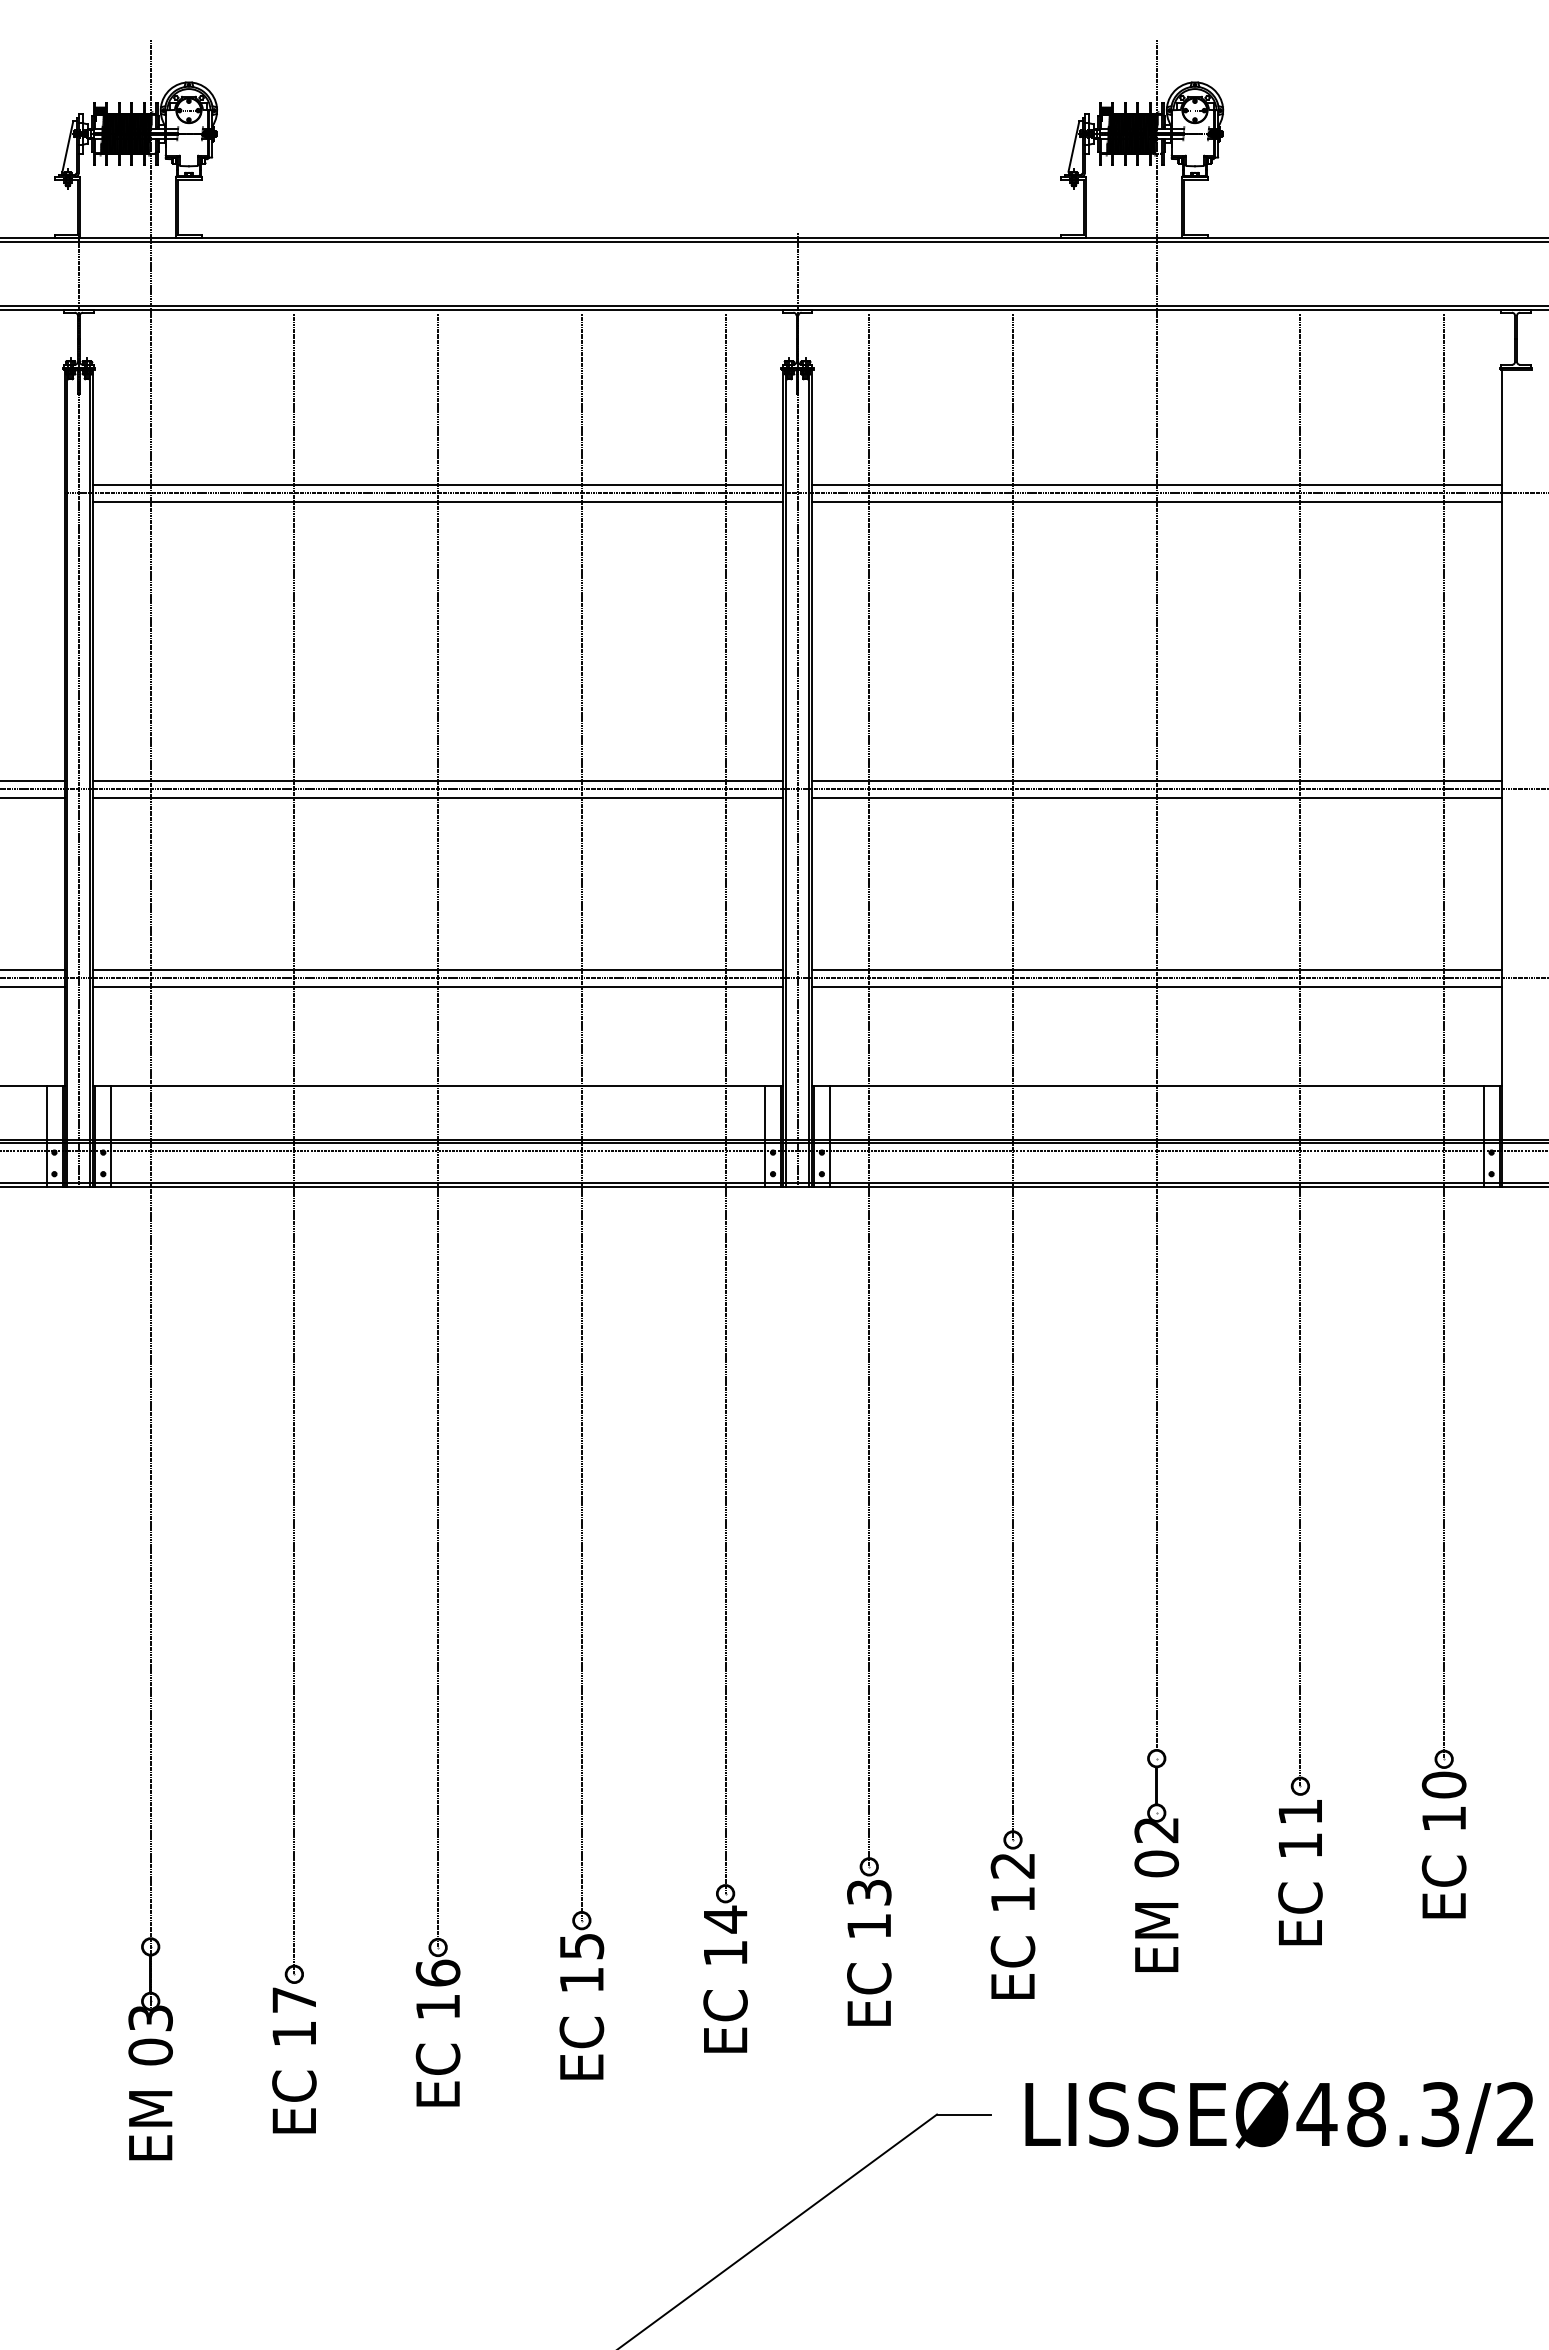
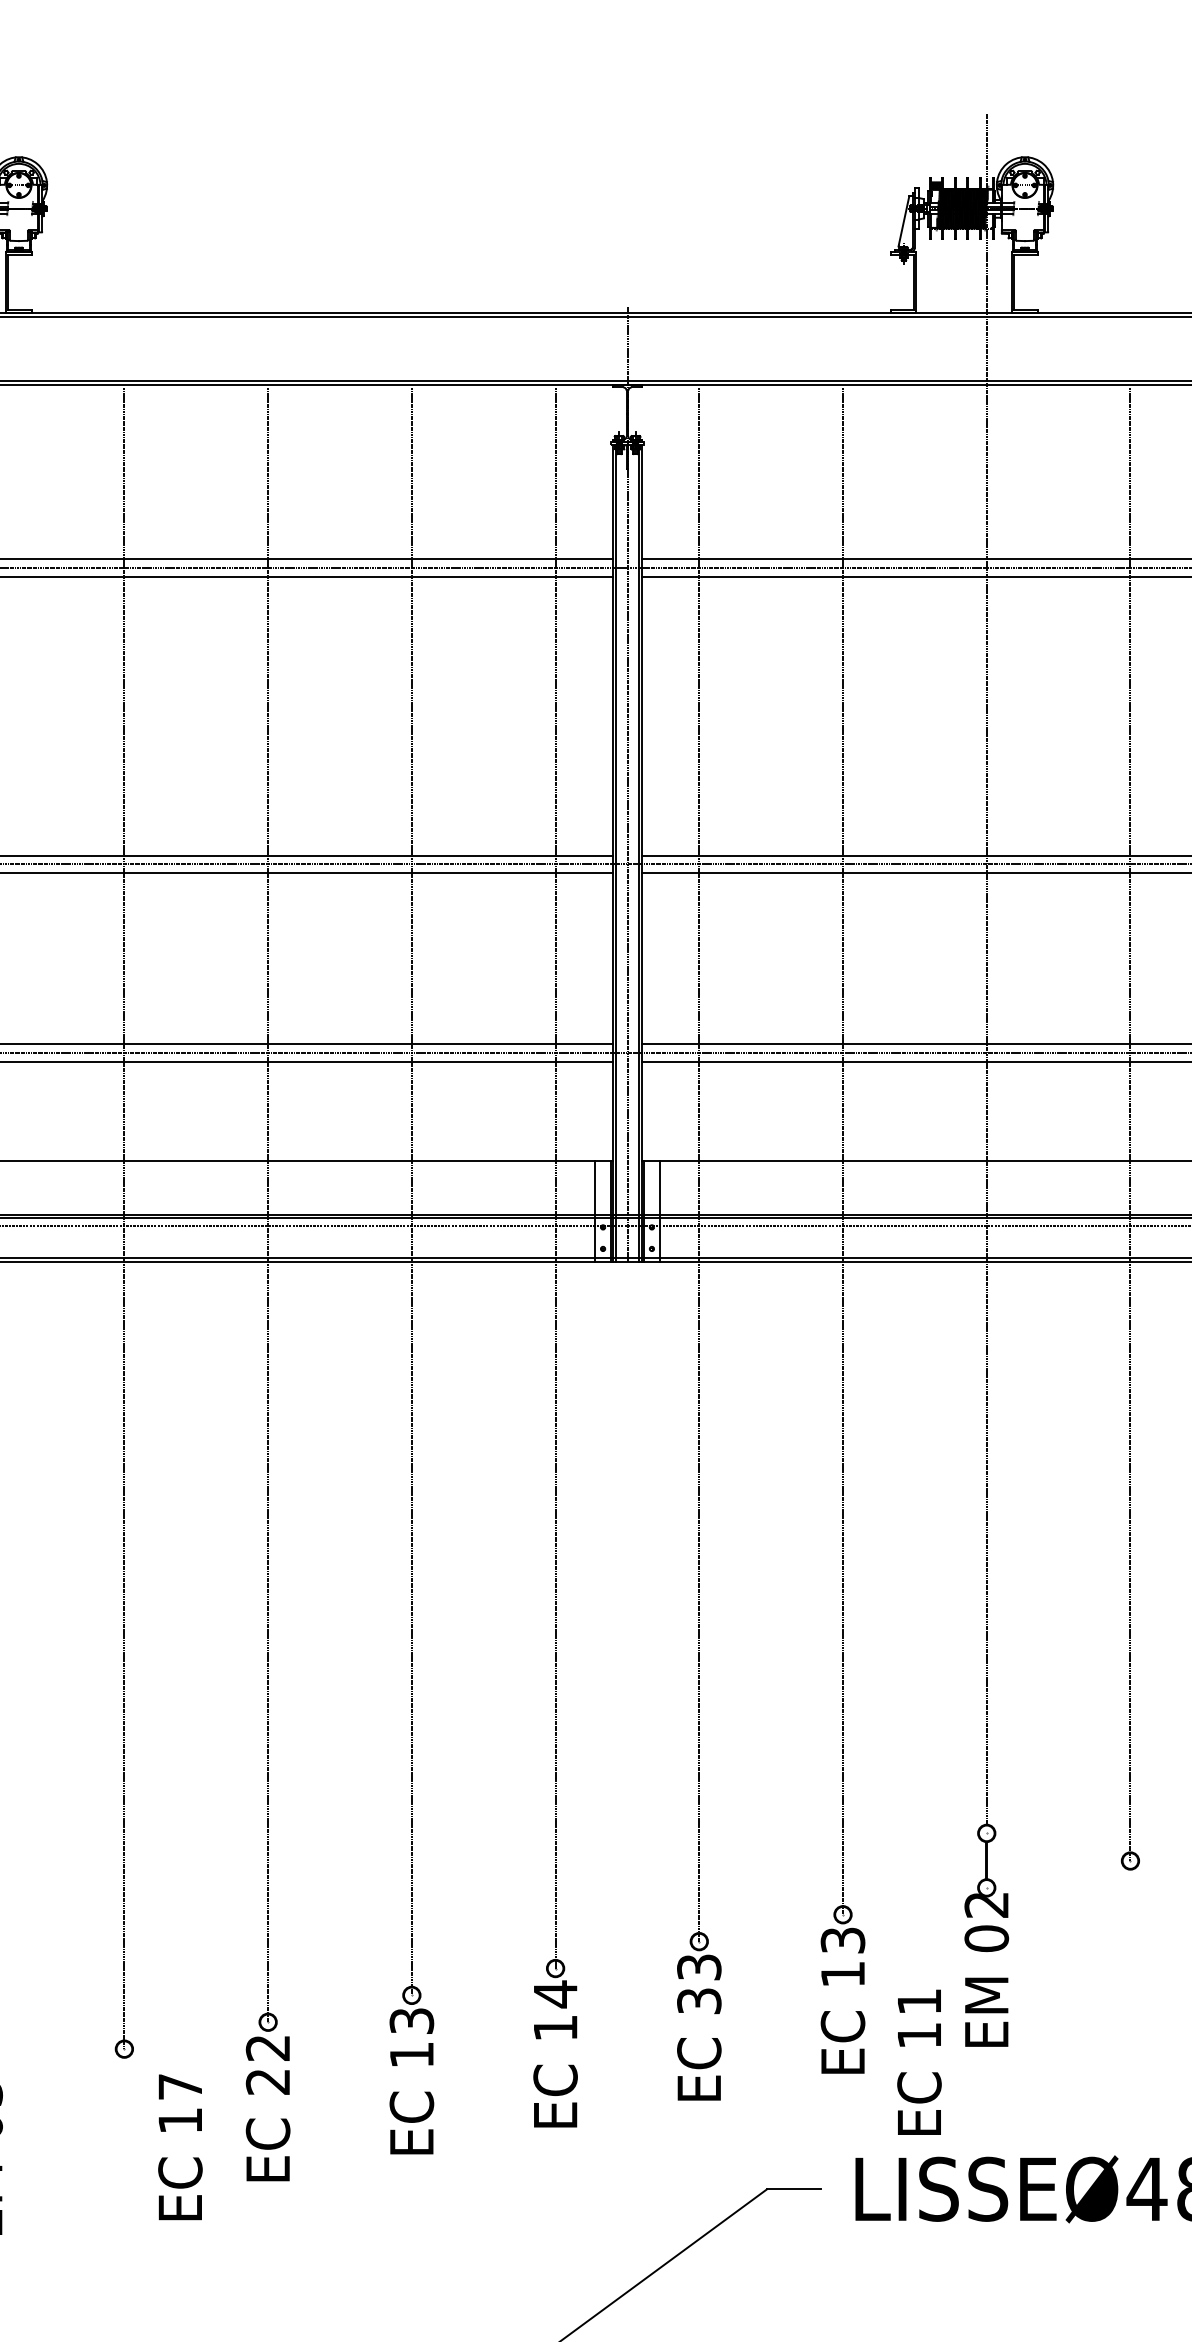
text: (1013, 1865) -> (843, 1940), 12 -> 13
text: (1300, 1872) -> (919, 2062), moved
text: (869, 1926) -> (699, 2001), 13 -> 33
text: (581, 1945) -> (411, 2020), 15 -> 13
text: (437, 1989) -> (267, 2064), 16 -> 22
text: (294, 2060) -> (180, 2147), moved

